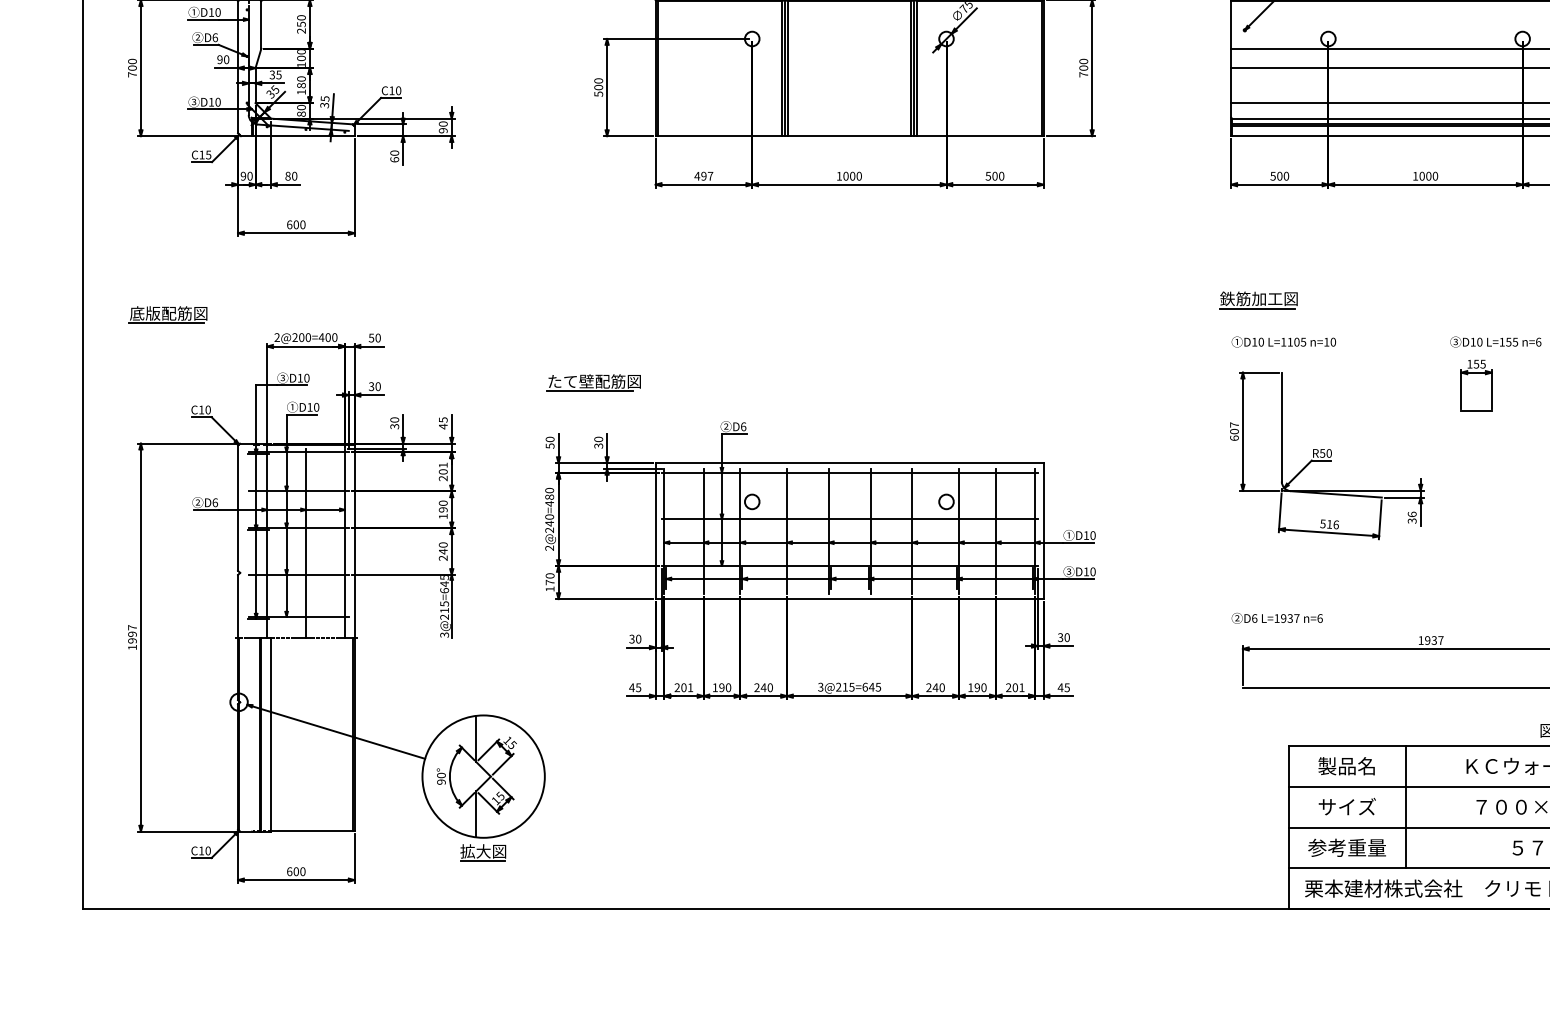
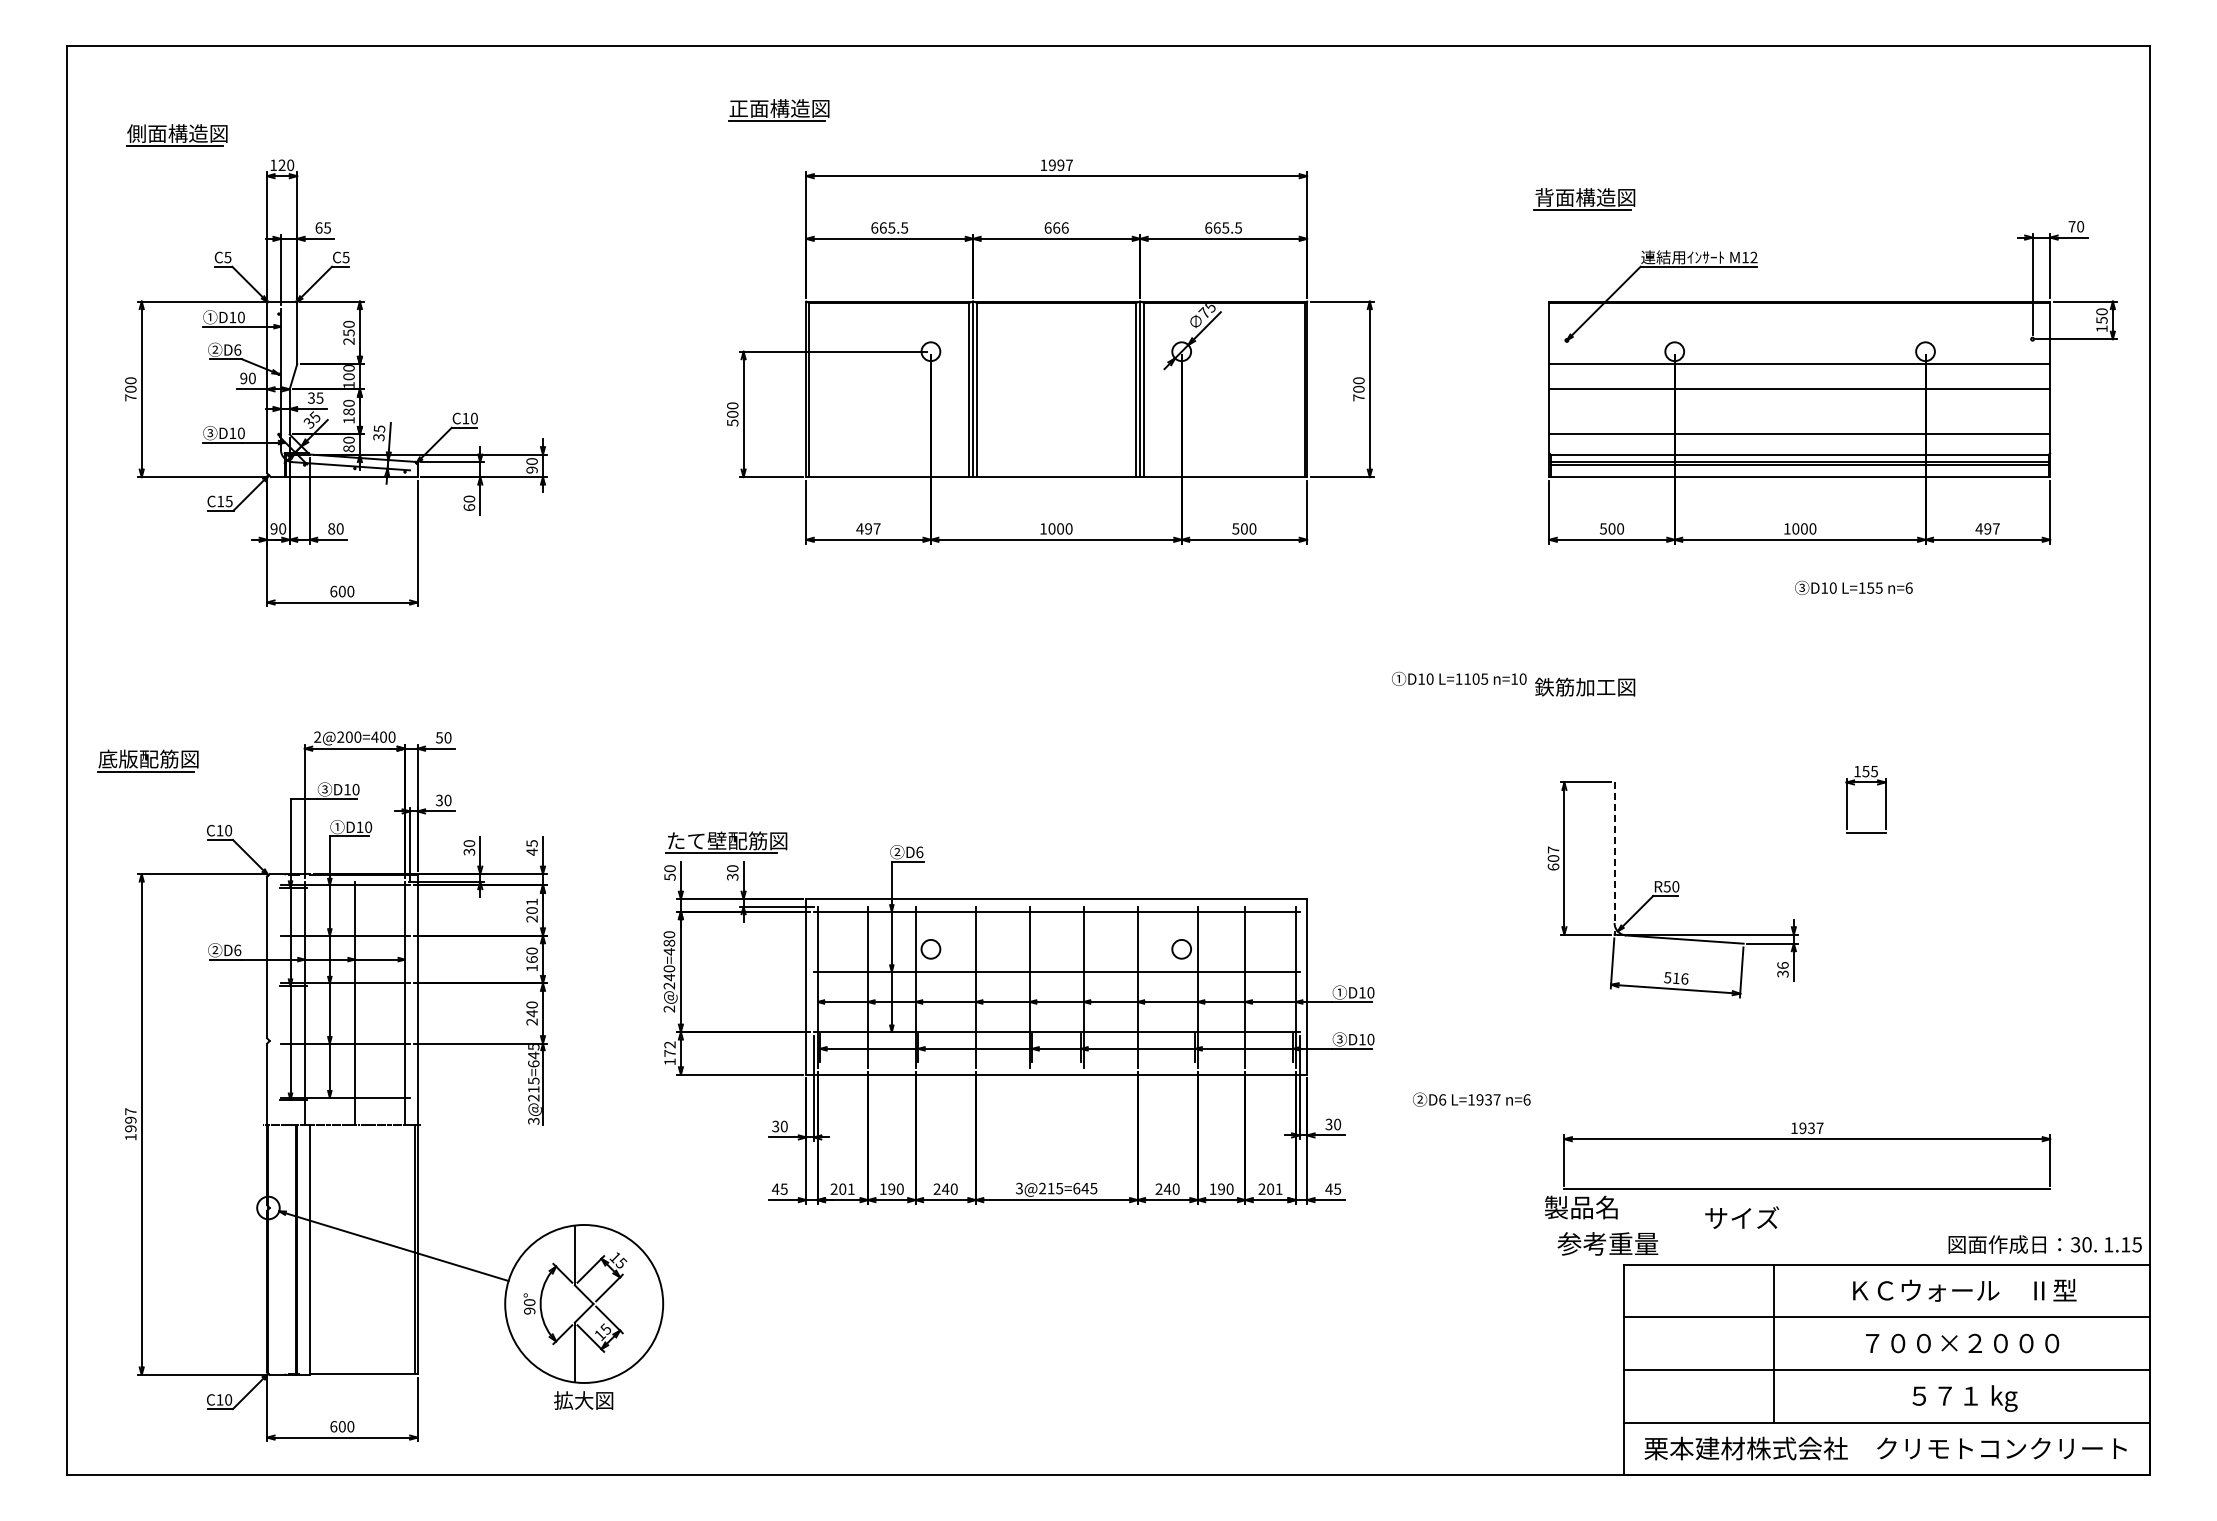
line: (1256, 308) -> (1582, 699), removed
part: (167, 314) -> (147, 760), moved
text: (1284, 341) -> (1459, 678), moved
text: (1495, 341) -> (1853, 587), moved
part: (593, 382) -> (726, 842), moved
line: (1281, 427) -> (1614, 853), solid -> dashed
text: (442, 509) -> (531, 959), 190 -> 160
text: (549, 575) -> (669, 1044), 170 -> 172
text: (1277, 618) -> (1471, 1099), moved
text: (1346, 766) -> (1581, 1207), moved
text: (1347, 806) -> (1742, 1217), moved
text: (1346, 847) -> (1607, 1243), moved
line: (483, 861) -> (583, 1413), removed

